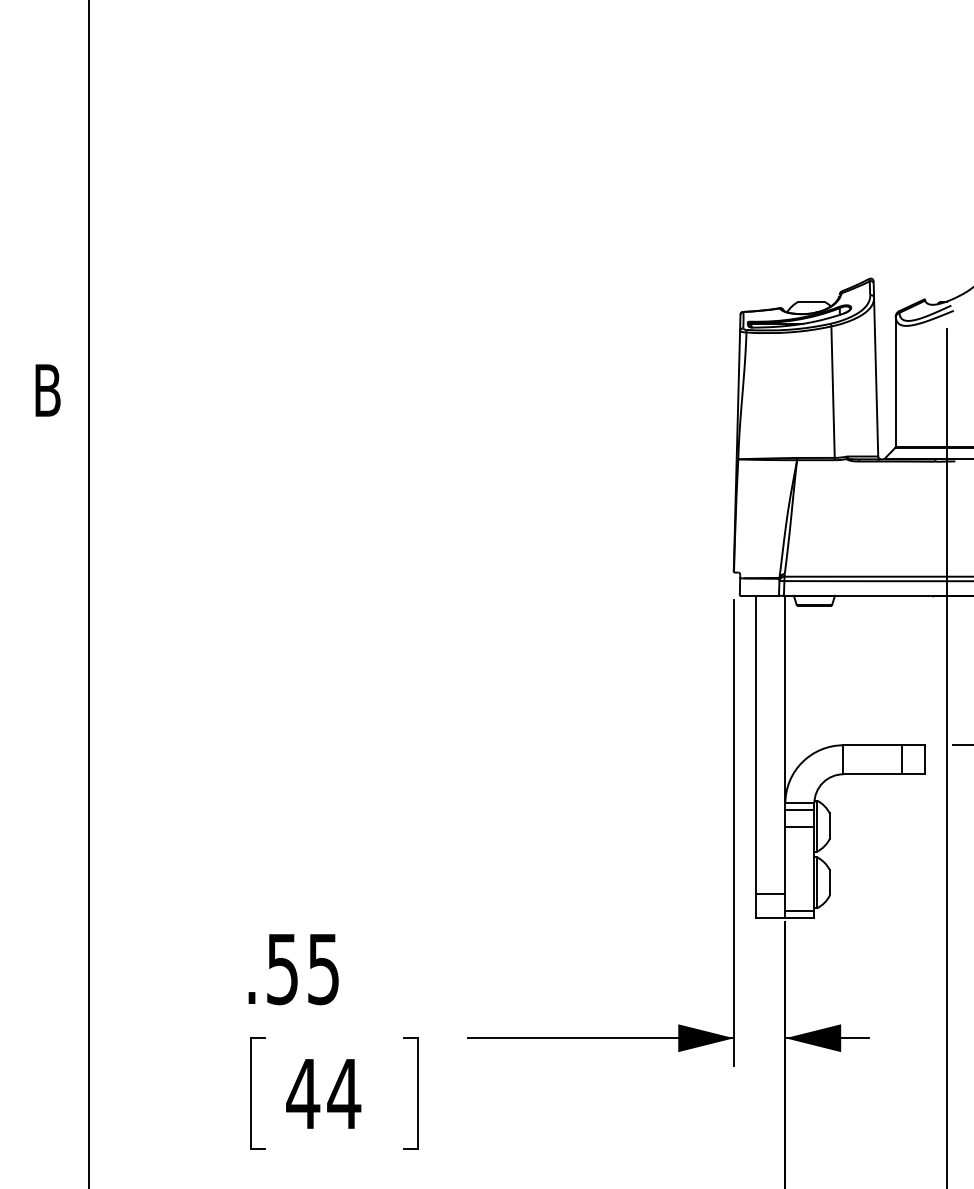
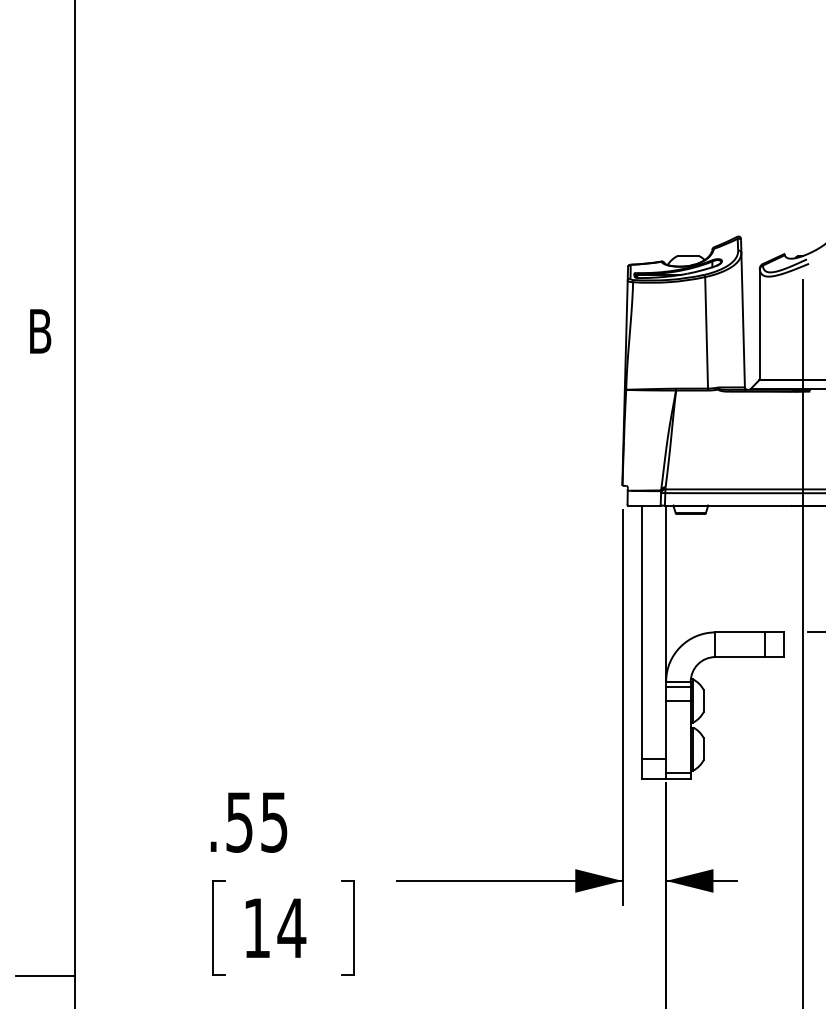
text: (303, 1093) -> (257, 927), 44 -> 14
line: (53, 1150) -> (45, 976), added

